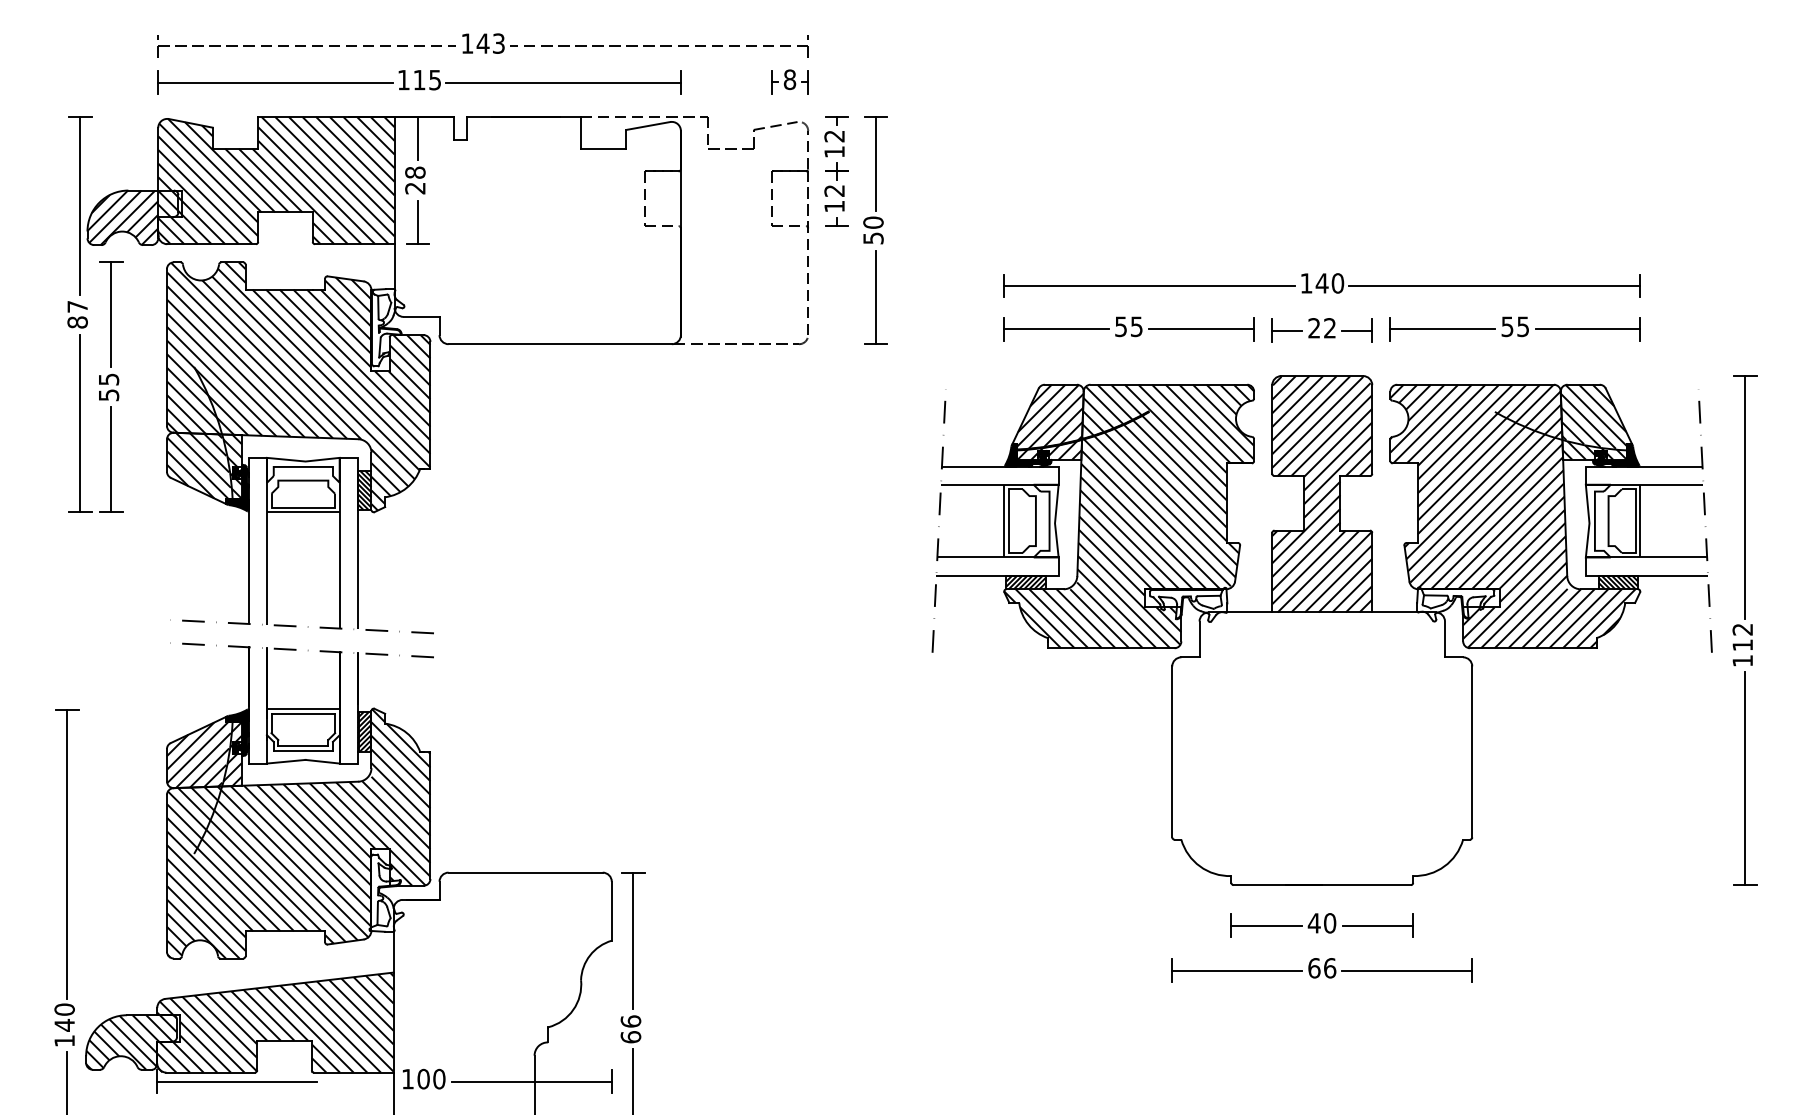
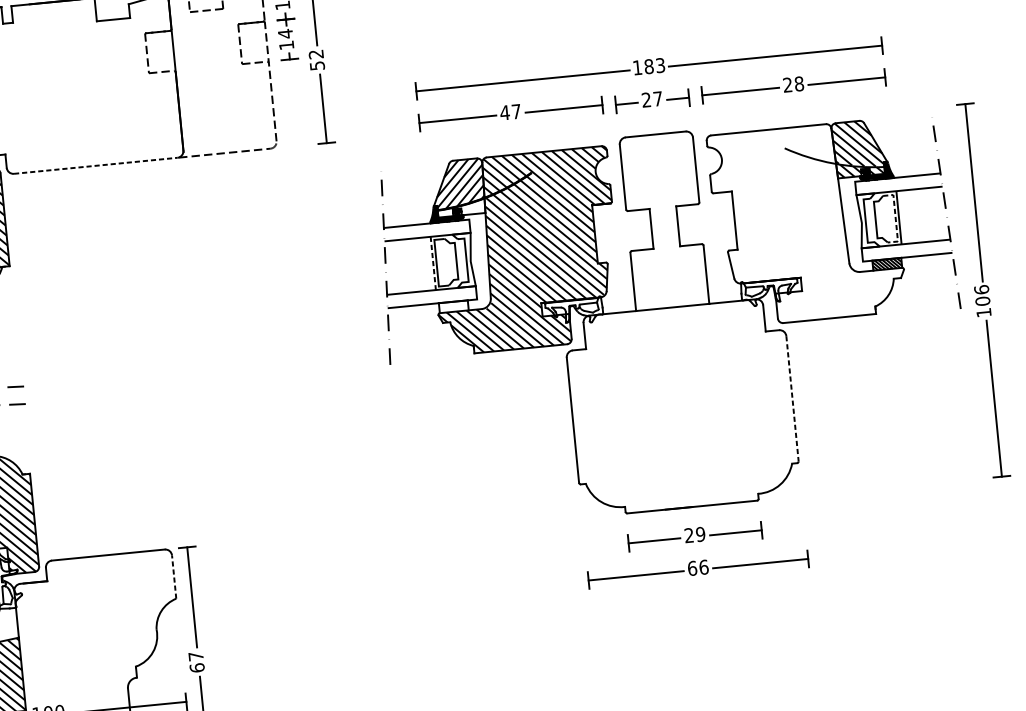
text: (834, 190) -> (285, 33), 12 -> 14
text: (873, 222) -> (316, 54), 50 -> 52
text: (1329, 283) -> (654, 66), 140 -> 183
text: (1128, 326) -> (510, 112), 55 -> 47
text: (1515, 326) -> (793, 84), 55 -> 28
text: (1329, 328) -> (657, 99), 22 -> 27
line: (560, 344) -> (95, 166), solid -> dashed
hatch: (1049, 450) -> (461, 208), removed
hatch: (1322, 494) -> (664, 221), removed
hatch: (1512, 516) -> (805, 223), removed
line: (1004, 521) -> (433, 263), solid -> dashed
line: (1635, 521) -> (895, 218), solid -> dashed
hatch: (1025, 582) -> (453, 306), removed
text: (1742, 637) -> (982, 295), 112 -> 106
line: (1472, 752) -> (792, 399), solid -> dashed
line: (611, 910) -> (173, 576), solid -> dashed
text: (1321, 923) -> (694, 535), 40 -> 29
text: (630, 1021) -> (195, 656), 66 -> 67

